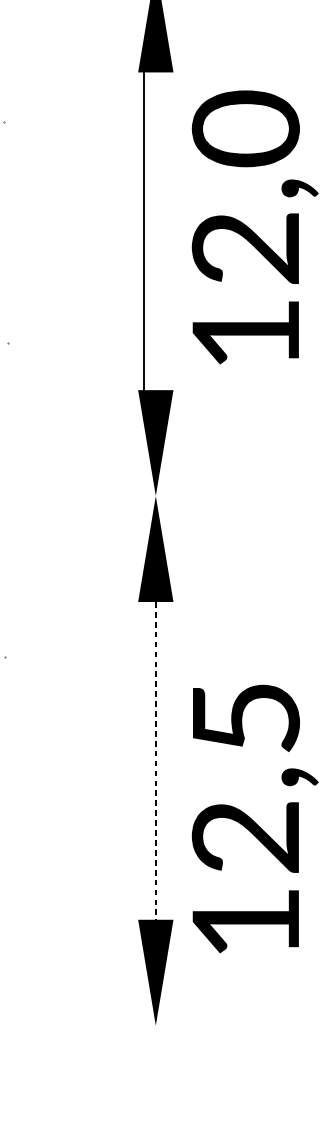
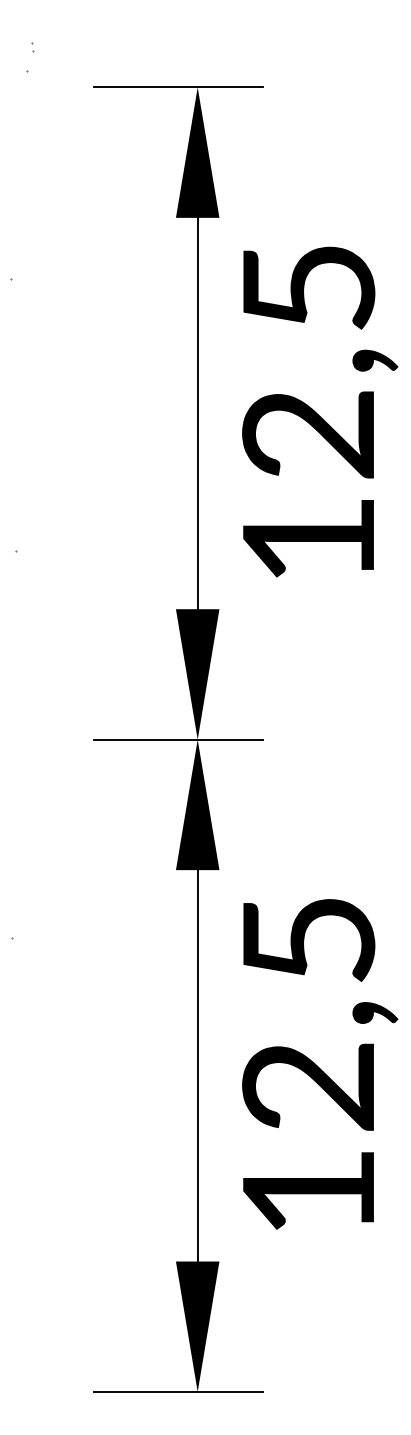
text: (245, 128) -> (308, 287), 12,0 -> 12,5
line: (144, 231) -> (197, 413), moved
line: (139, 495) -> (177, 739), added
line: (155, 760) -> (197, 1065), dashed -> solid
text: (255, 819) -> (320, 1064), moved
line: (139, 1025) -> (177, 1391), added

